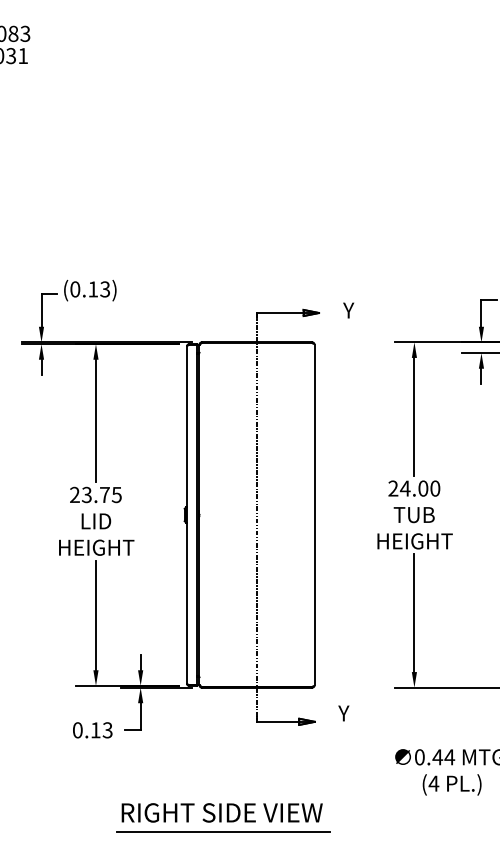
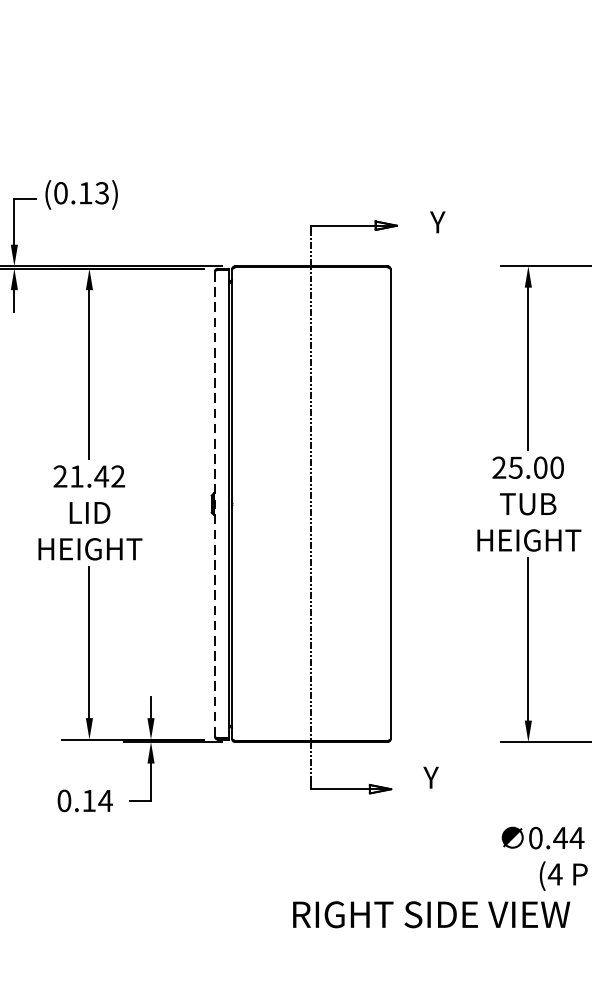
text: (404, 488) -> (514, 467), 24.00 -> 25.00
text: (101, 494) -> (97, 475), 23.75 -> 21.42
line: (186, 515) -> (214, 504), solid -> dashed
text: (107, 730) -> (105, 801), 0.13 -> 0.14
text: (221, 812) -> (430, 914), moved
line: (223, 832) -> (265, 941), removed

